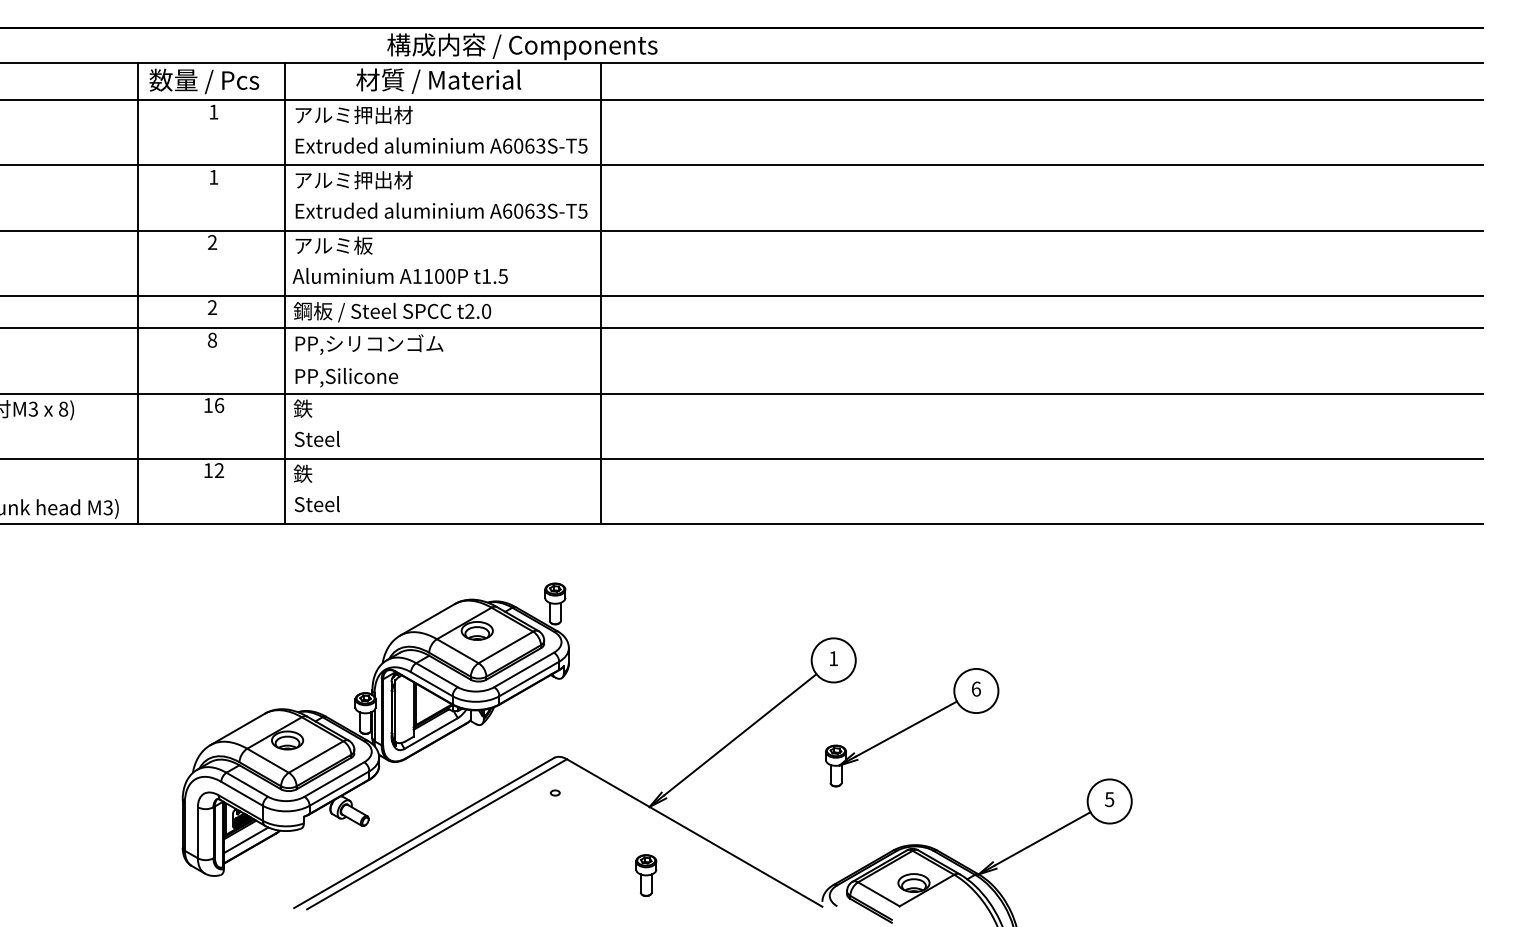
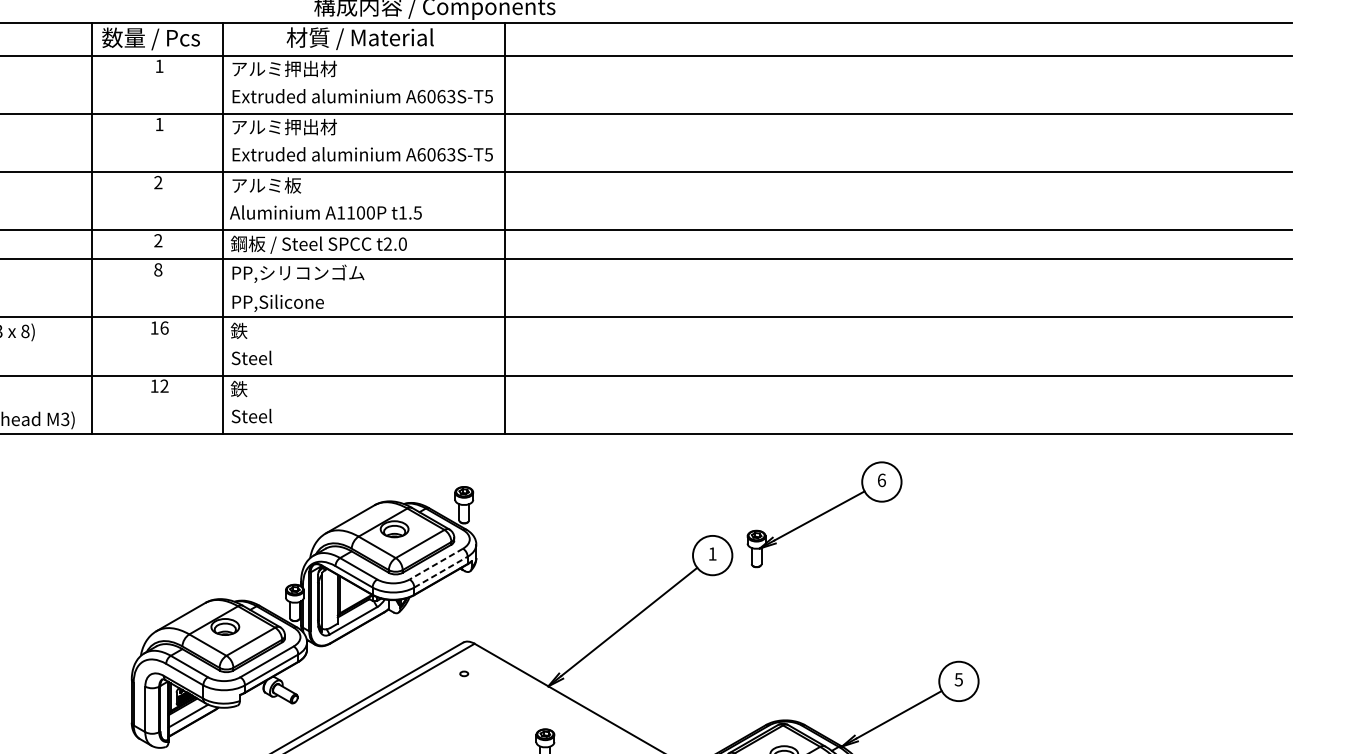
line: (524, 669) -> (436, 563), solid -> dashed
line: (529, 678) -> (441, 571), solid -> dashed
part: (912, 727) -> (824, 514), moved

